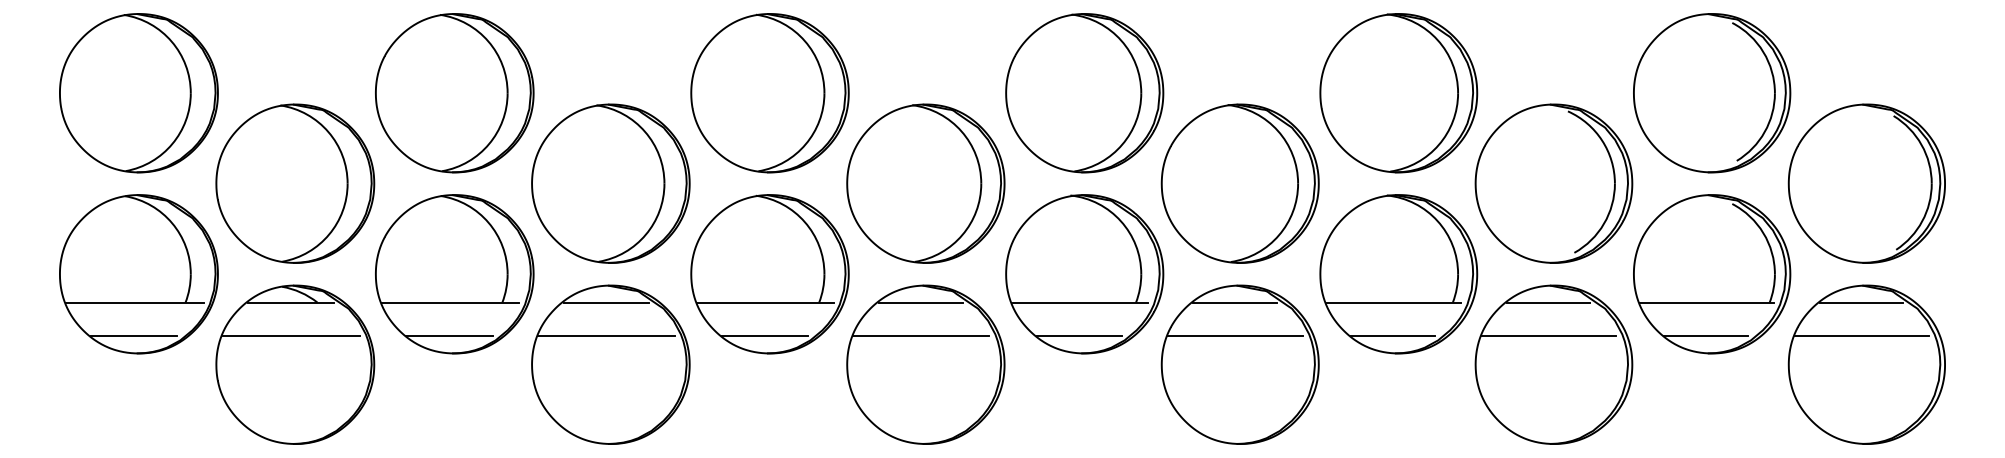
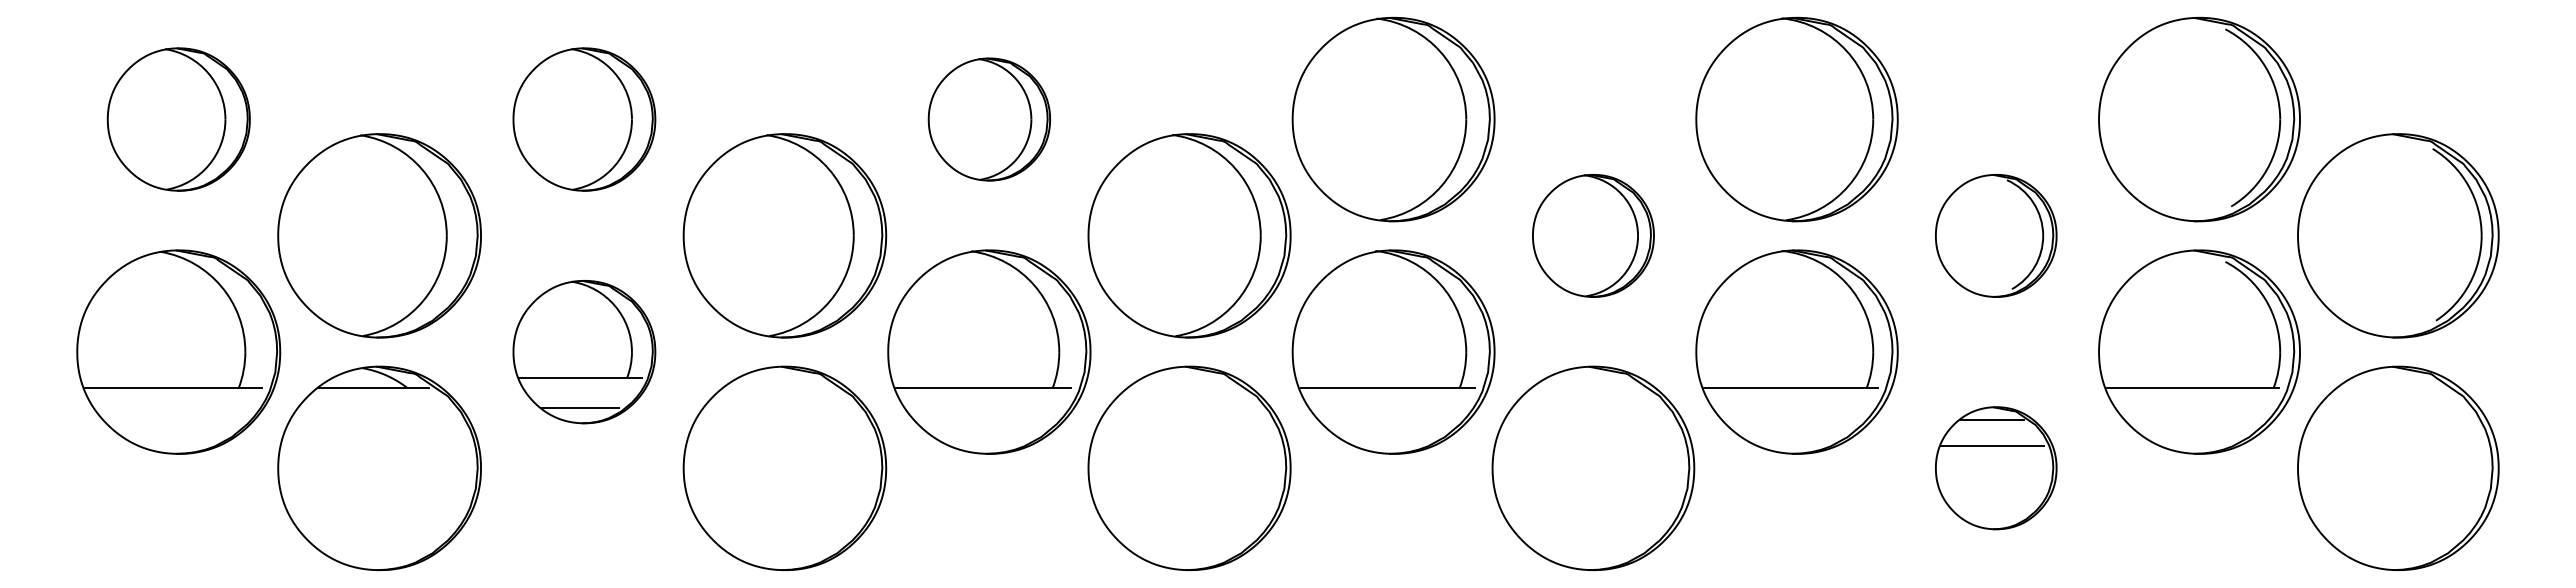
part: (138, 93) -> (178, 119), size x0.7
part: (454, 93) -> (584, 119), size x0.7
part: (770, 93) -> (989, 119), size x0.6
part: (1240, 183) -> (1593, 235), size x0.6
part: (1553, 183) -> (1995, 235), size x0.6
part: (454, 273) -> (584, 351), size x0.7
line: (605, 302) -> (778, 388), removed
line: (920, 302) -> (1182, 388), removed
line: (1234, 302) -> (1586, 388), removed
line: (1861, 302) -> (2391, 388), removed
line: (134, 336) -> (172, 432), removed
line: (291, 336) -> (374, 432), removed
line: (606, 336) -> (779, 432), removed
line: (764, 336) -> (982, 432), removed
line: (921, 336) -> (1183, 432), removed
line: (1079, 336) -> (1386, 432), removed
line: (1235, 336) -> (1587, 432), removed
line: (1392, 336) -> (1789, 432), removed
line: (1705, 336) -> (2191, 432), removed
line: (1861, 336) -> (2391, 432), removed
part: (1553, 364) -> (1995, 467), size x0.6

